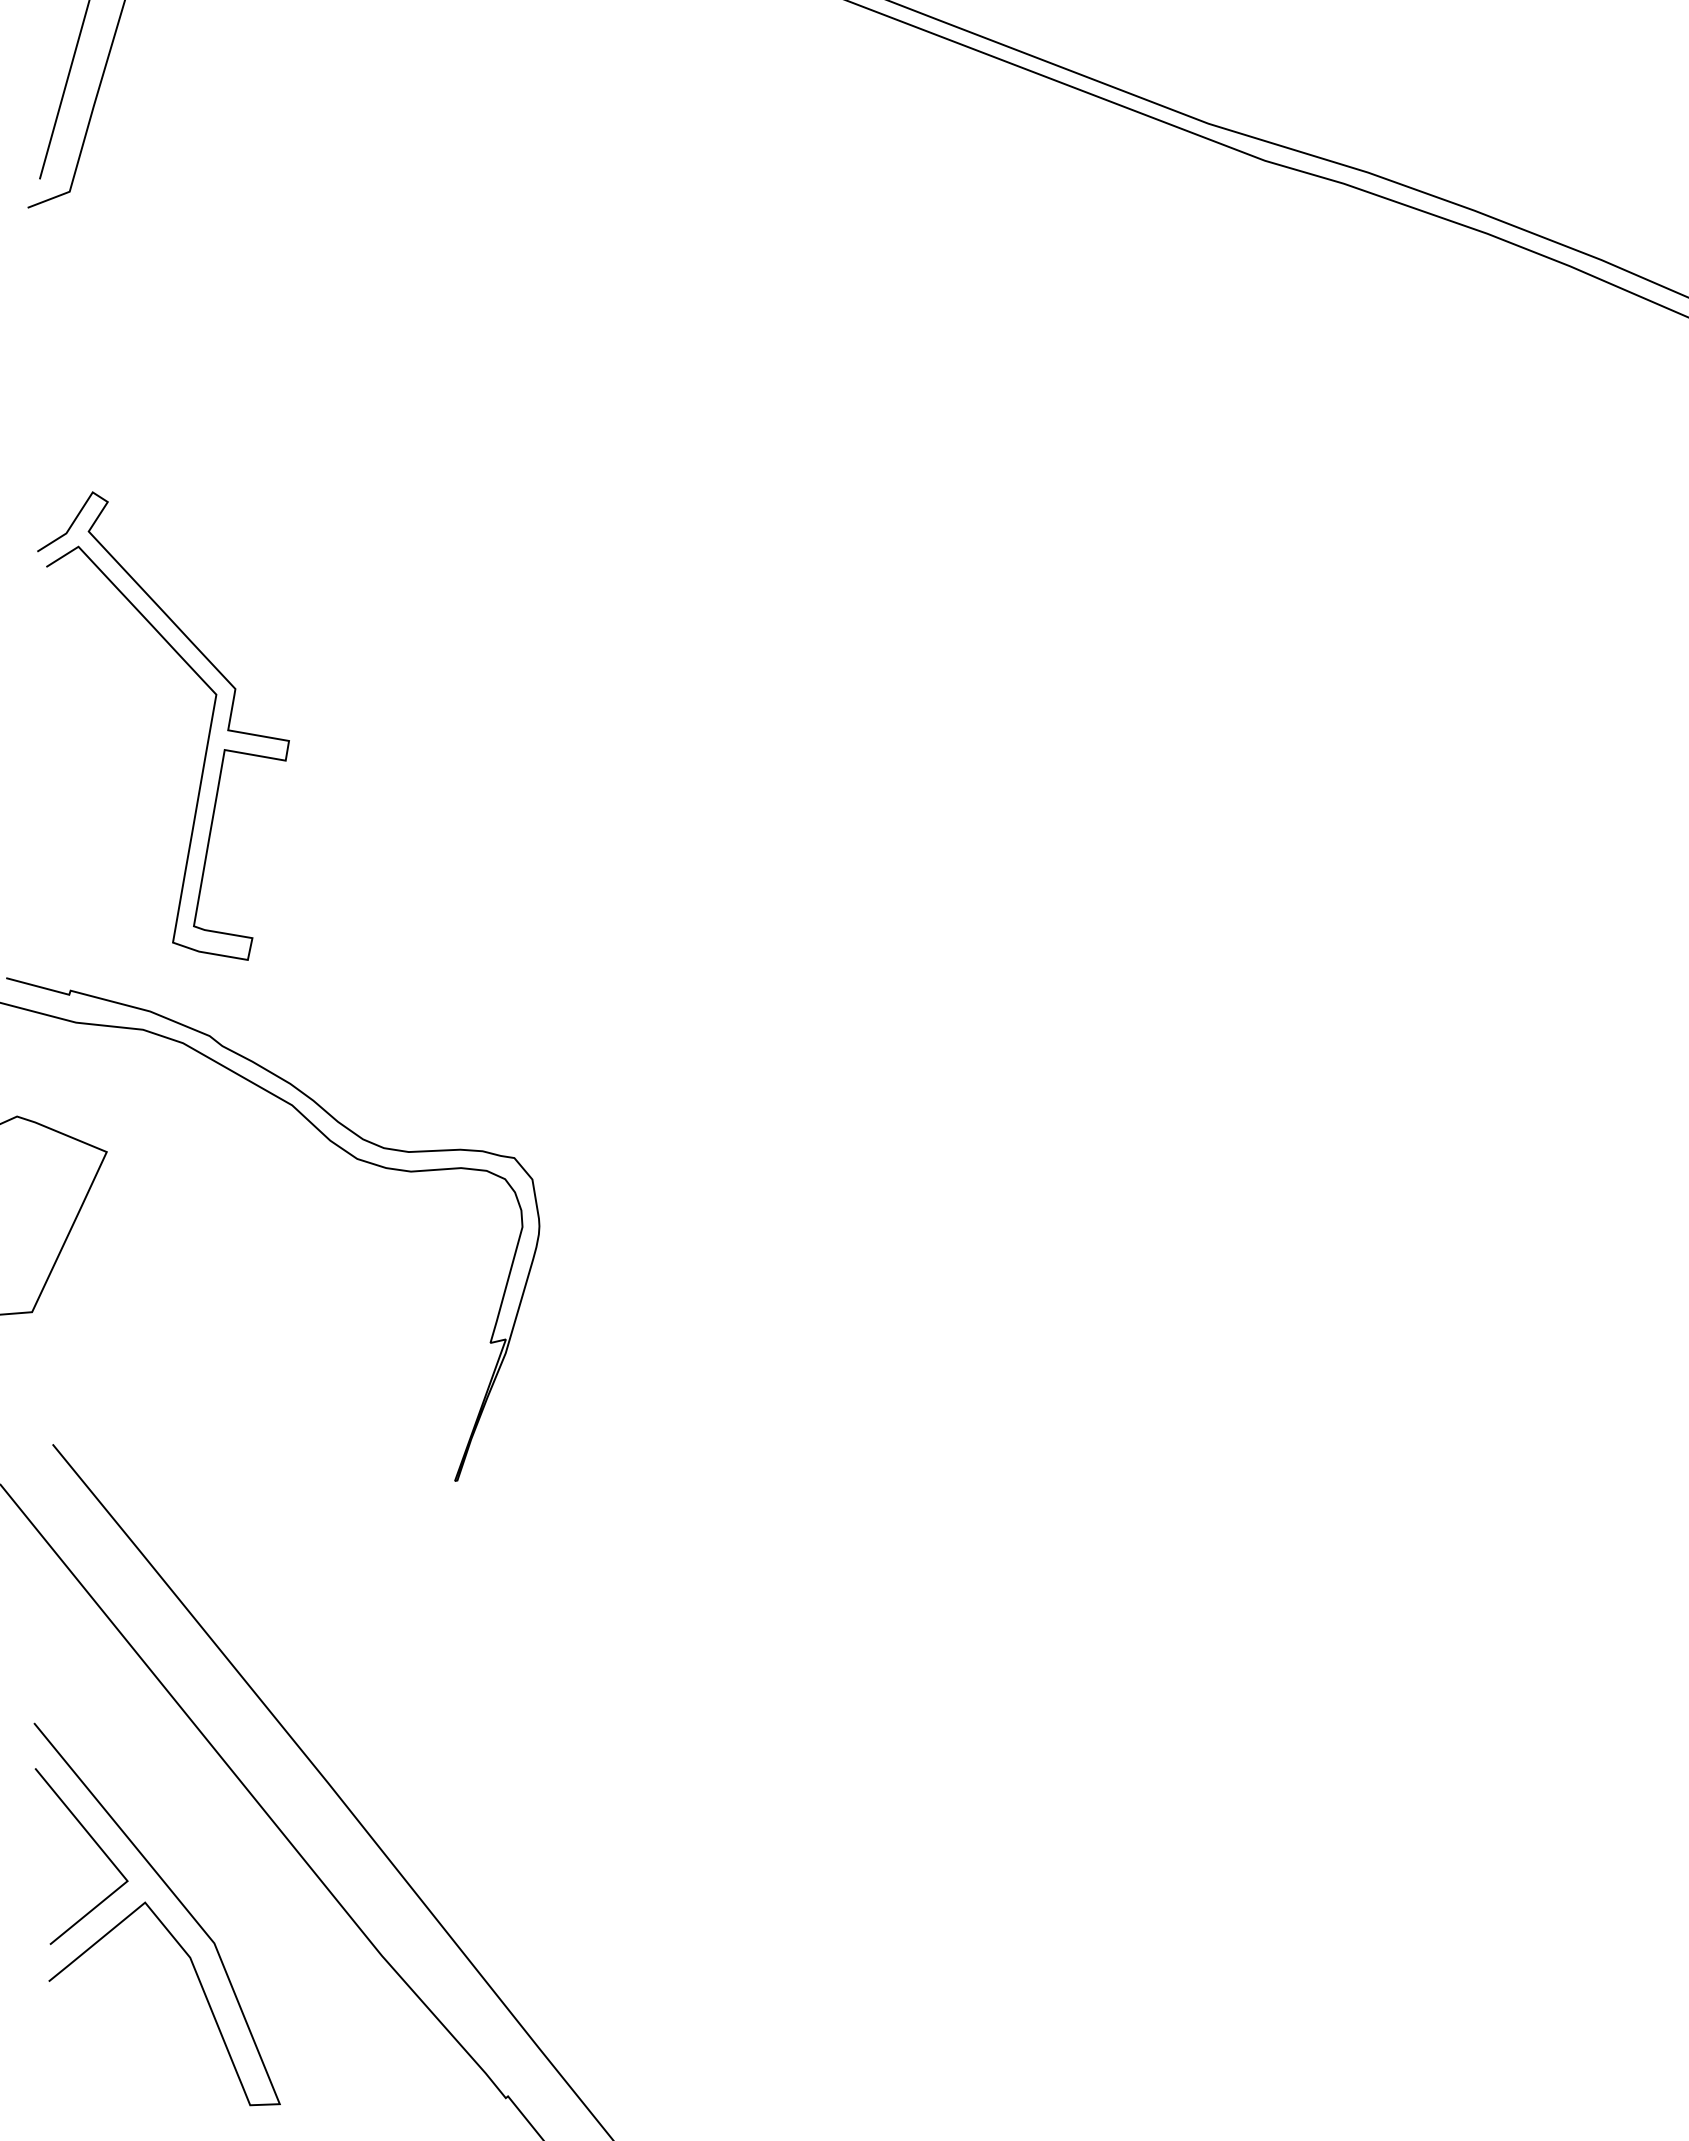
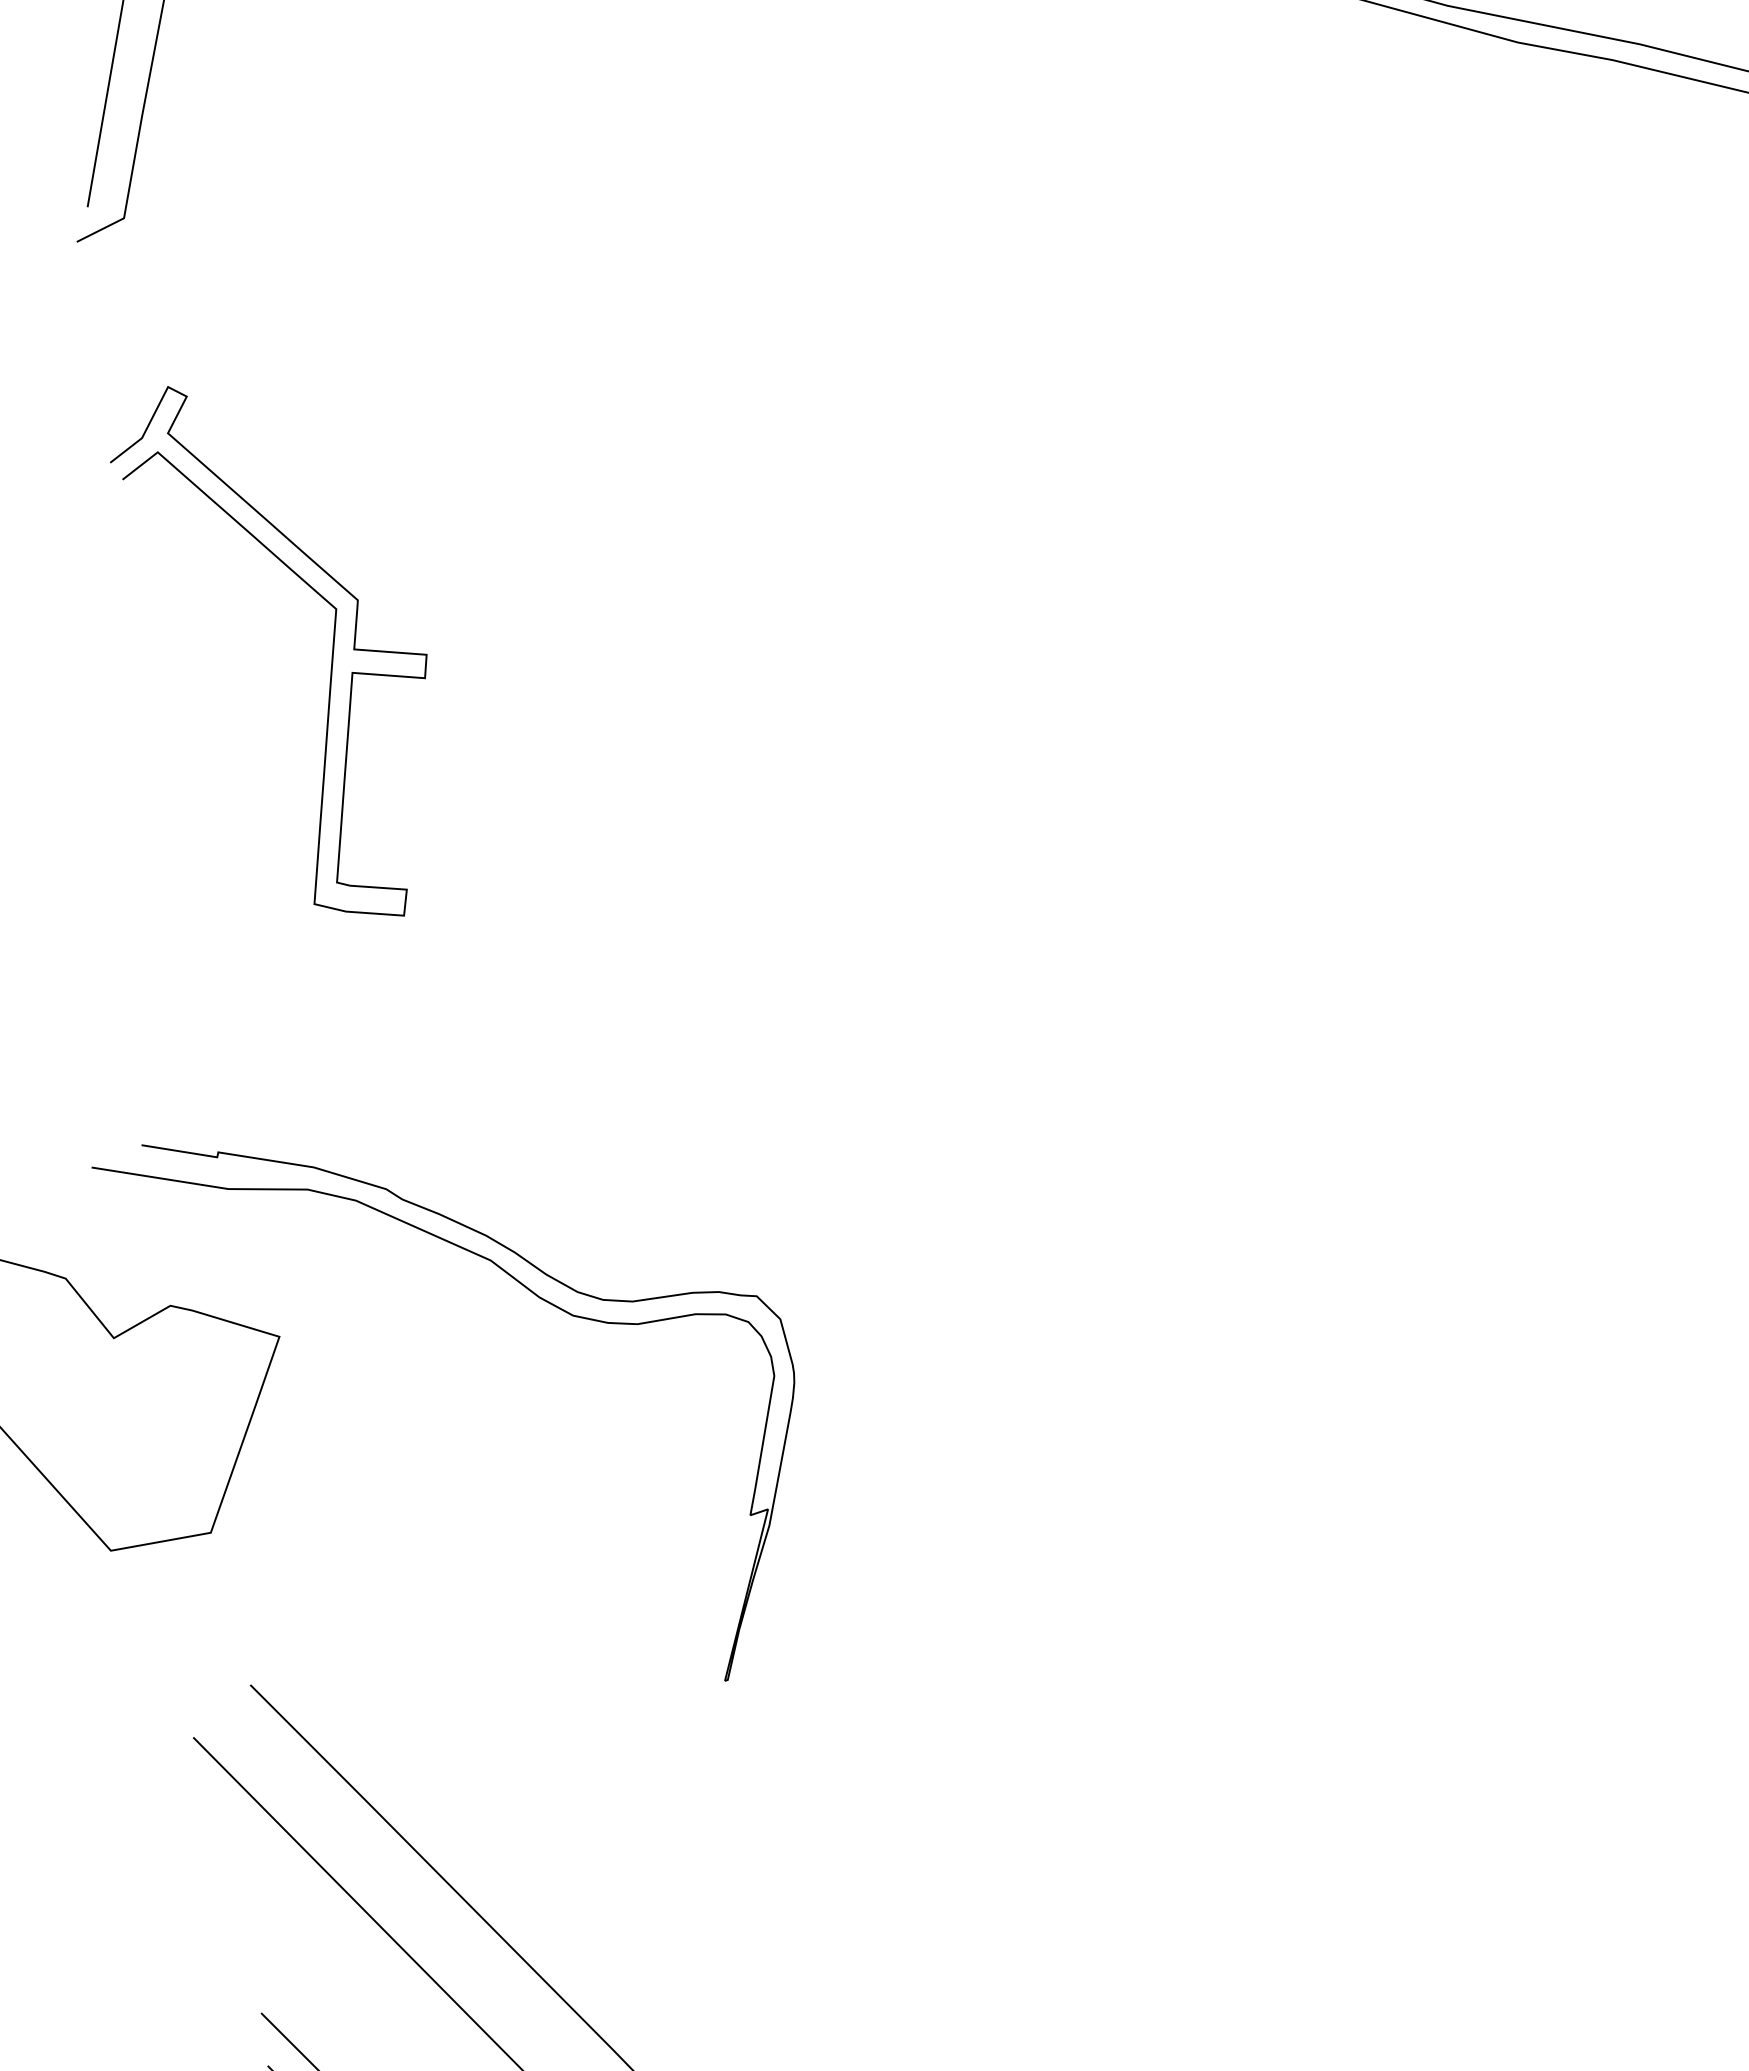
curve: (208, 732) -> (331, 654), moved

